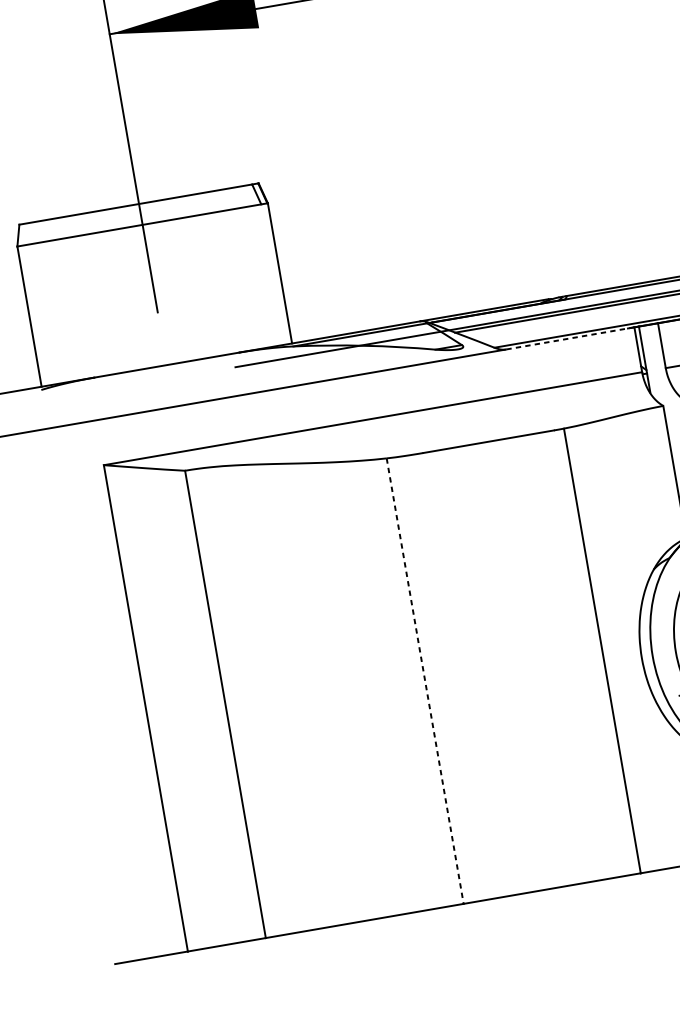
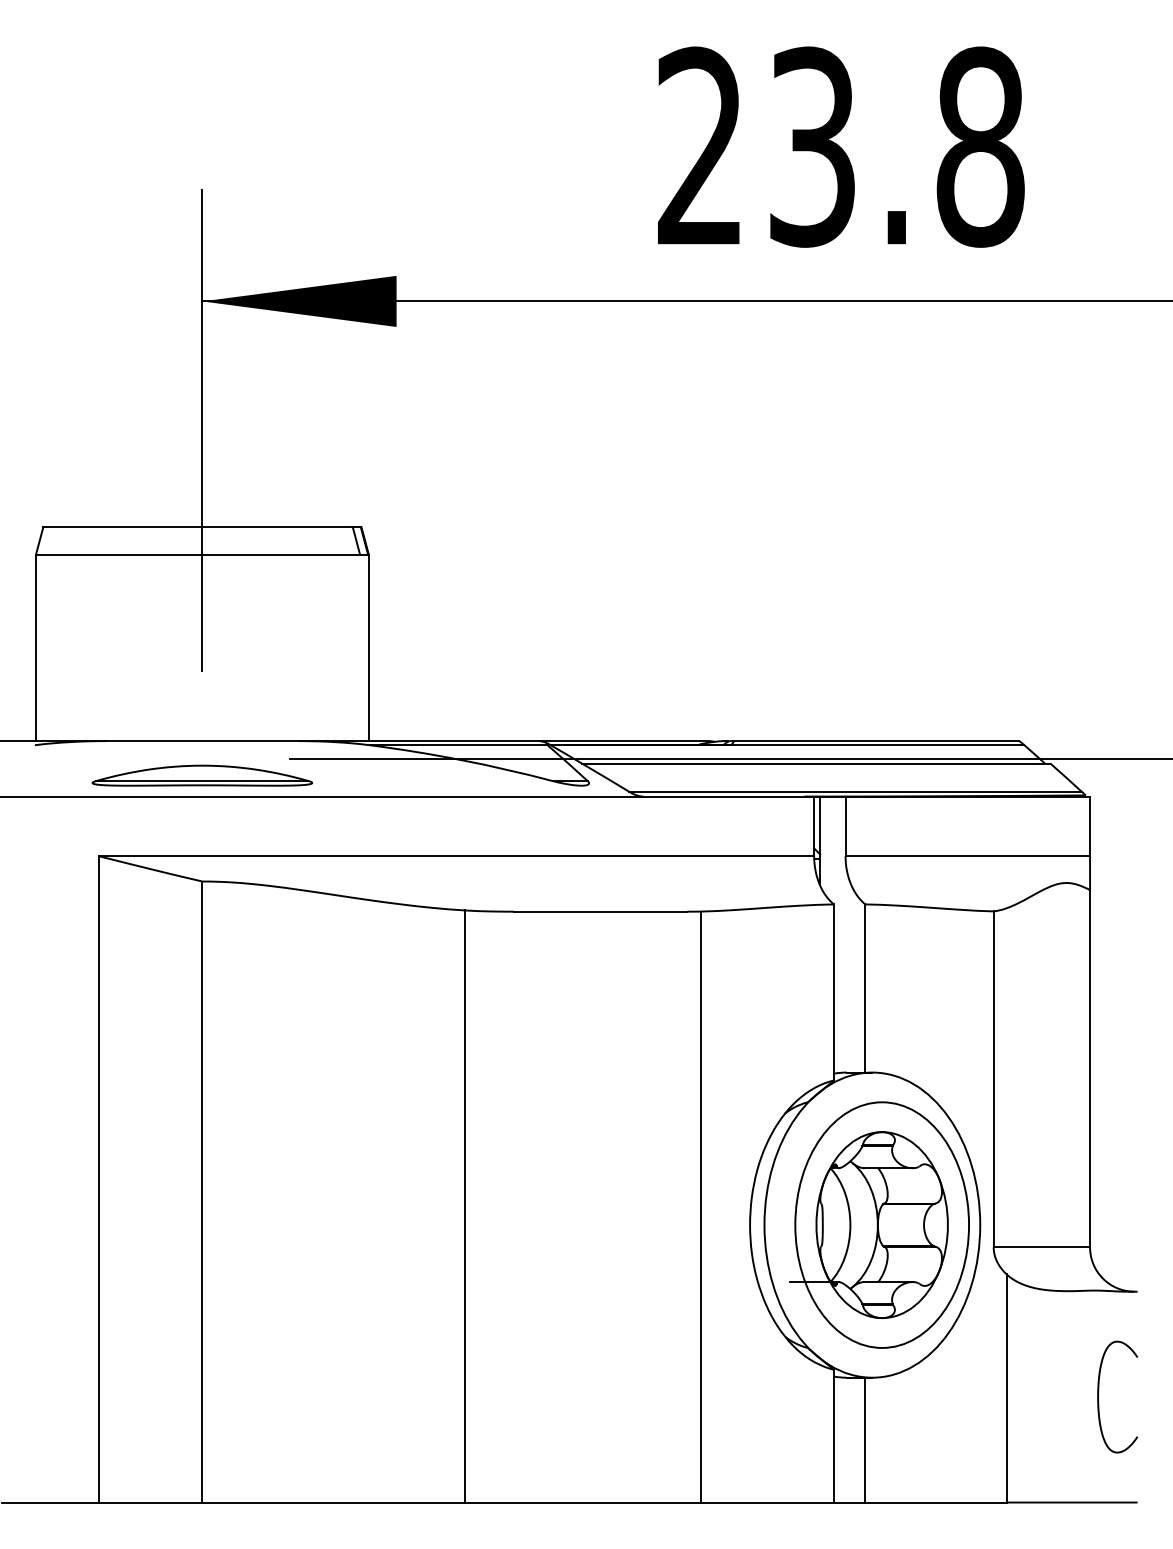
line: (569, 338) -> (728, 796), dashed -> solid
part: (170, 391) -> (201, 775), added
line: (425, 681) -> (465, 1207), dashed -> solid

